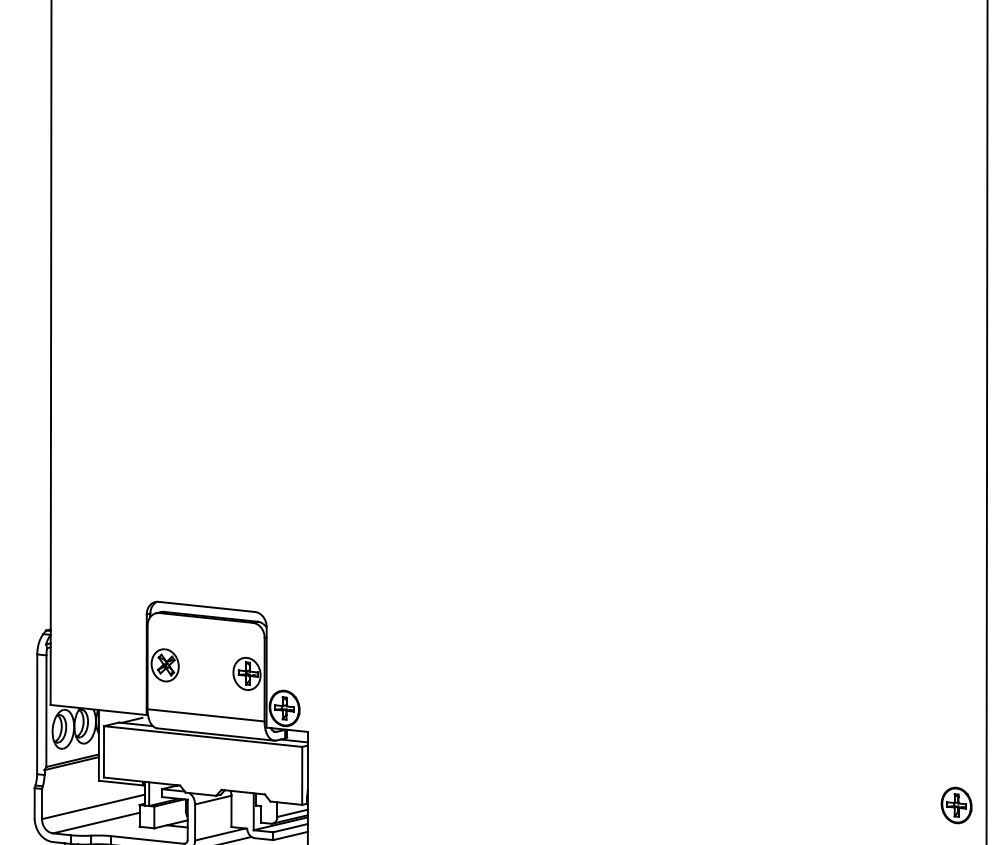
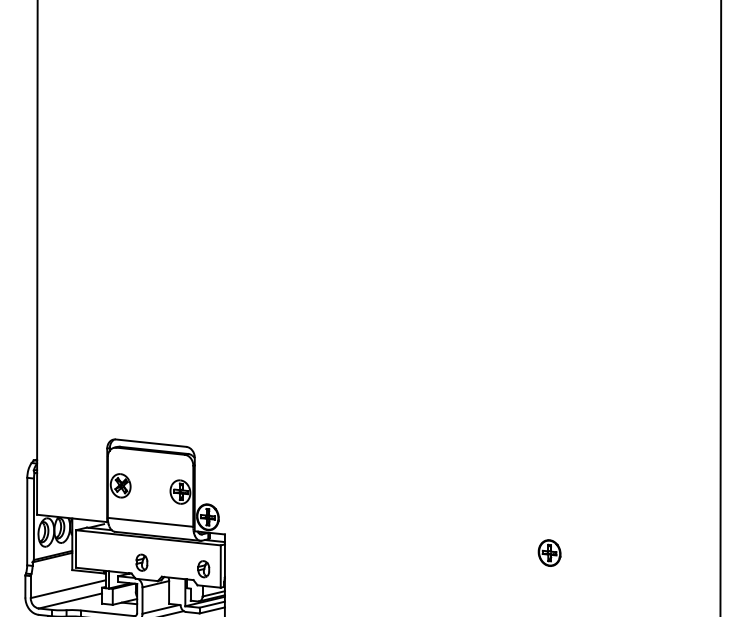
part: (194, 770) -> (142, 562), added
part: (278, 779) -> (203, 569), added
part: (956, 805) -> (549, 553), moved

